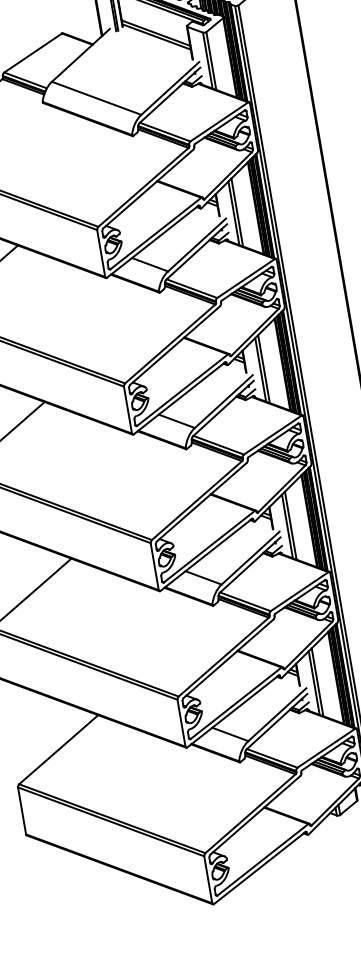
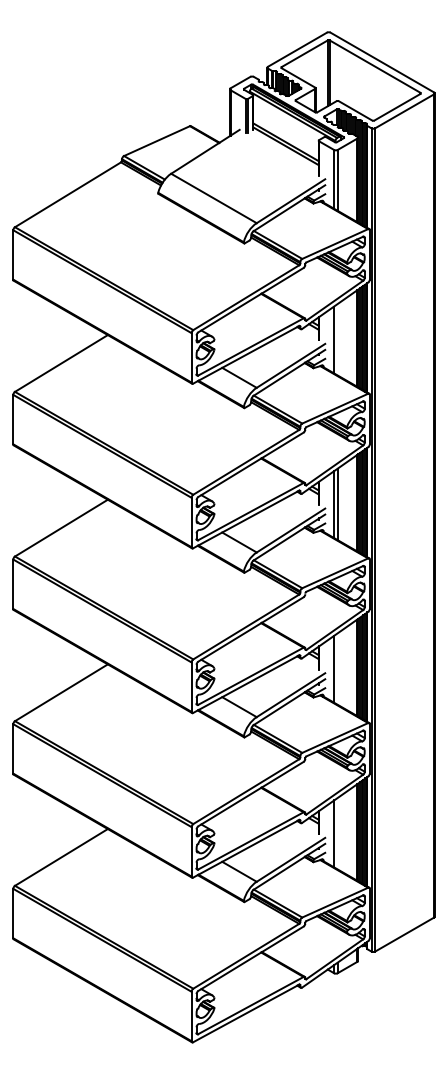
line: (237, 212) -> (337, 339), removed
line: (290, 525) -> (337, 668), removed
line: (317, 682) -> (337, 833), removed

